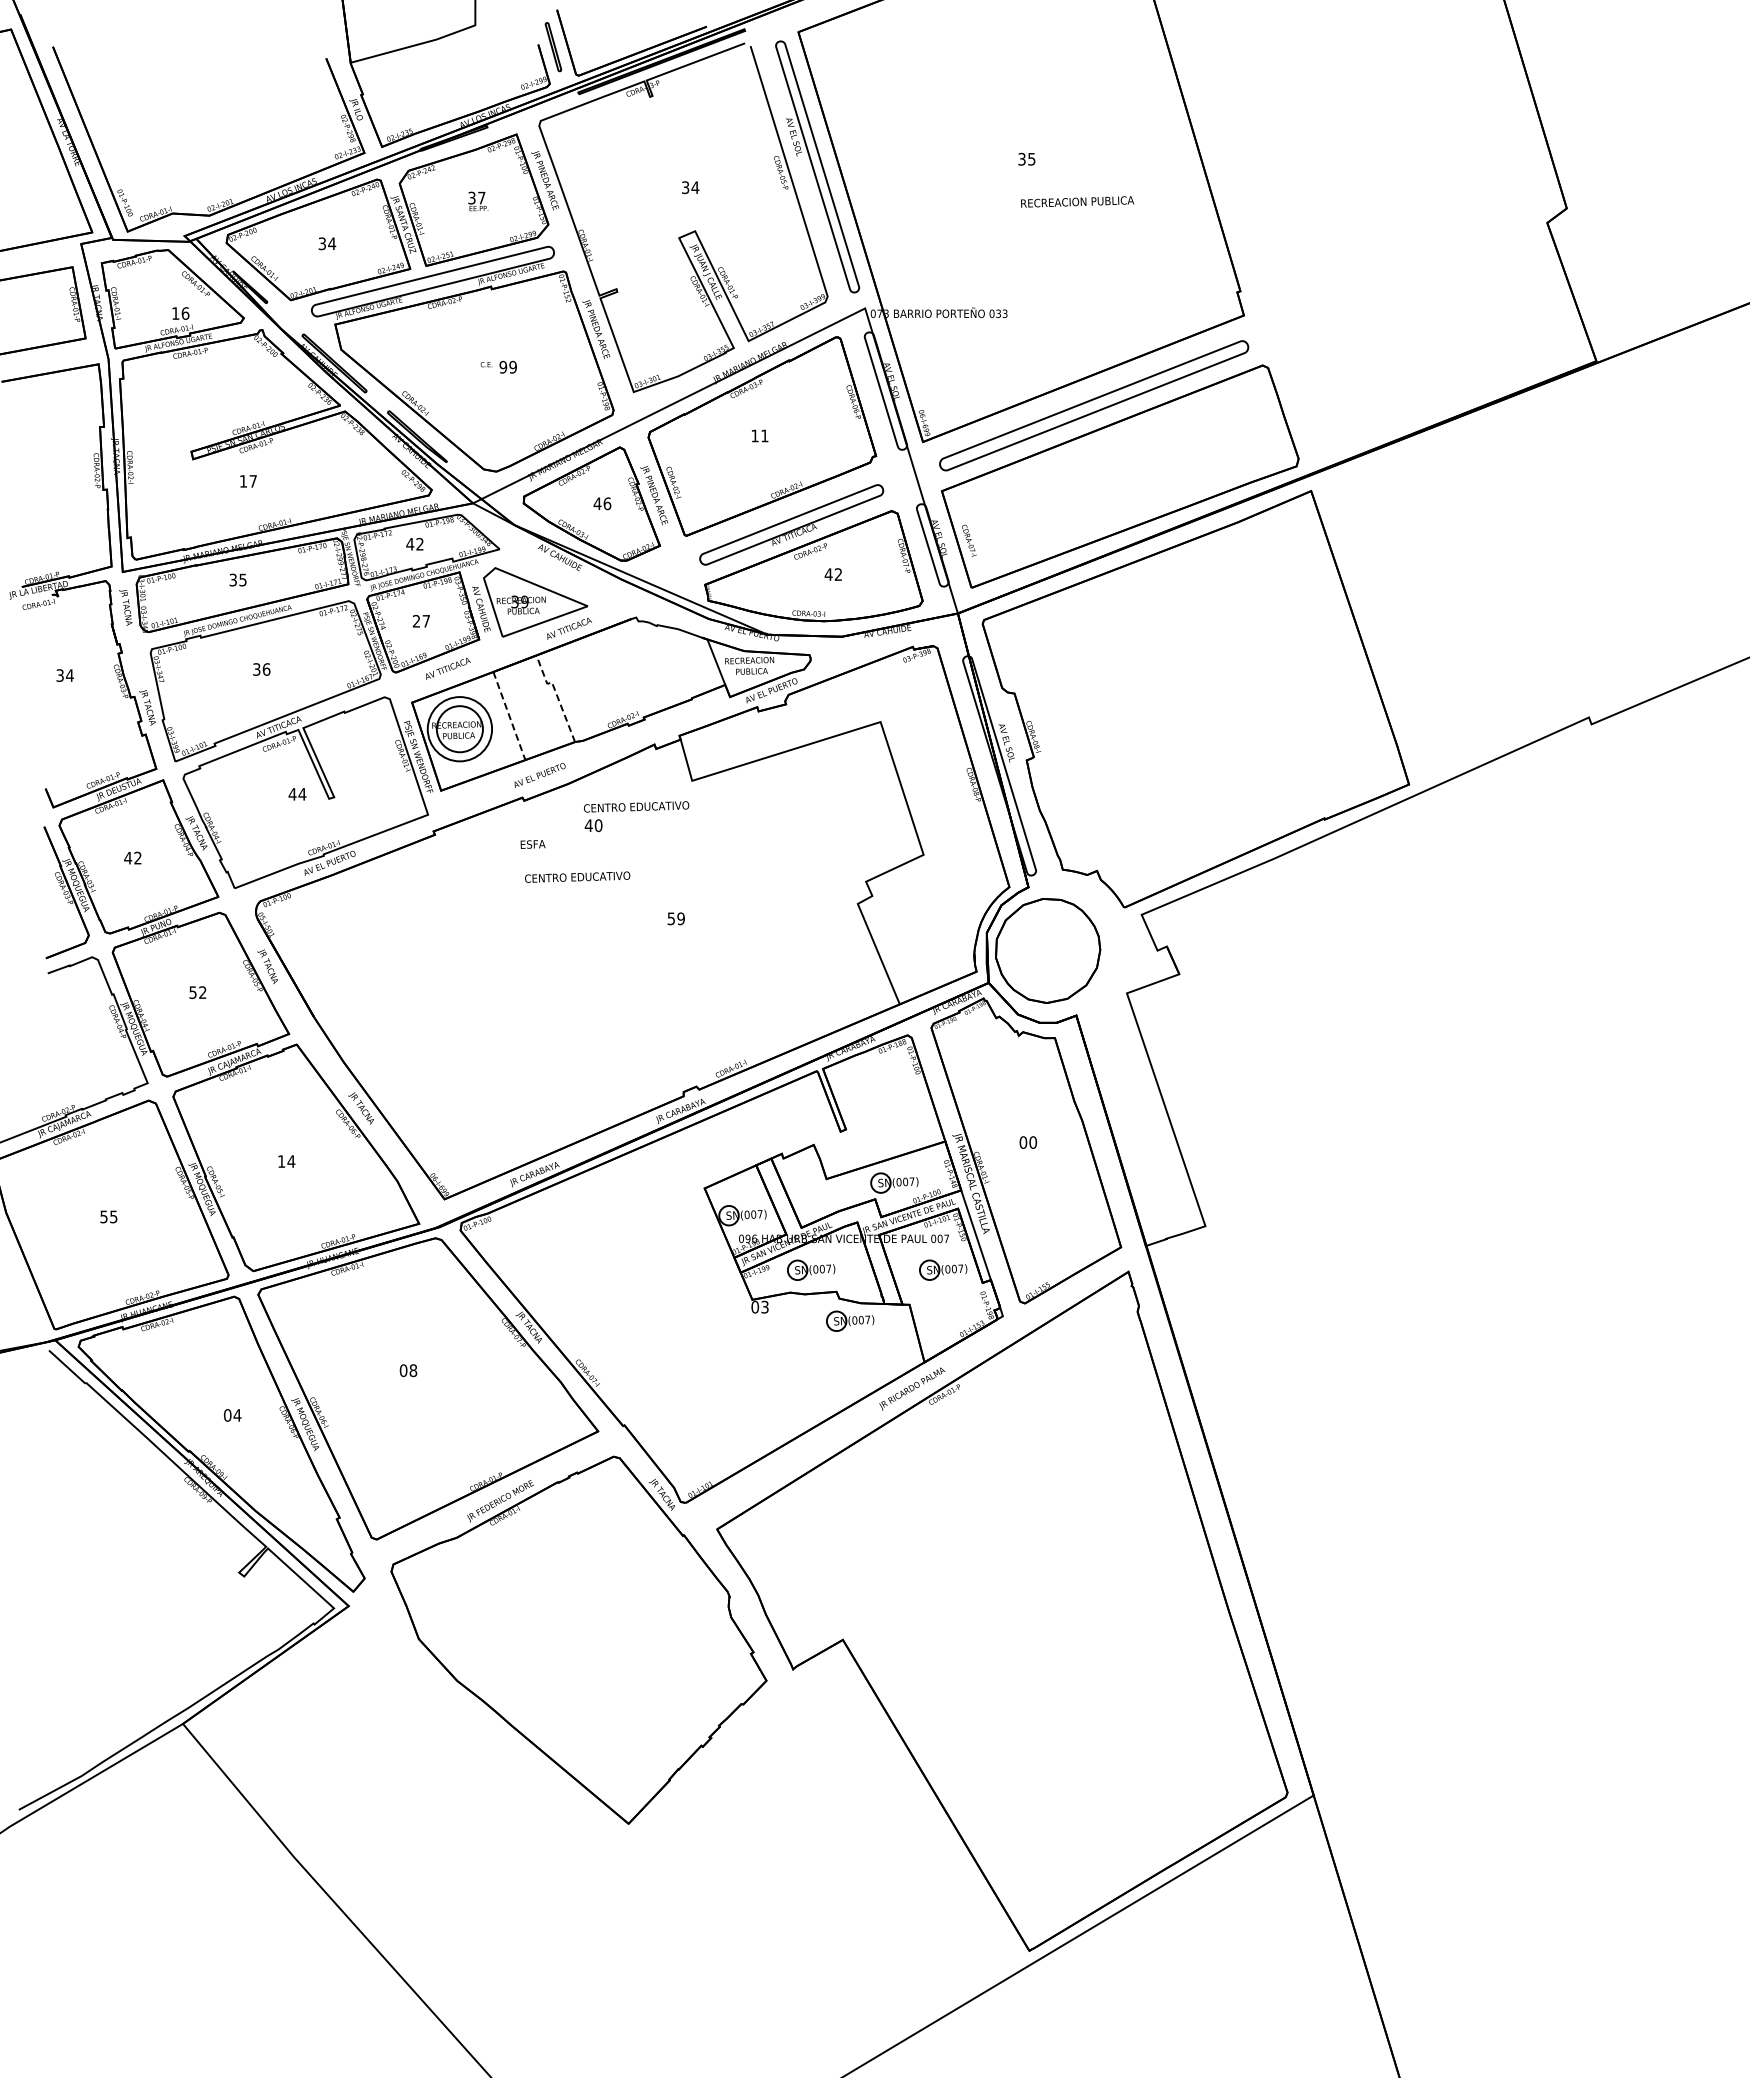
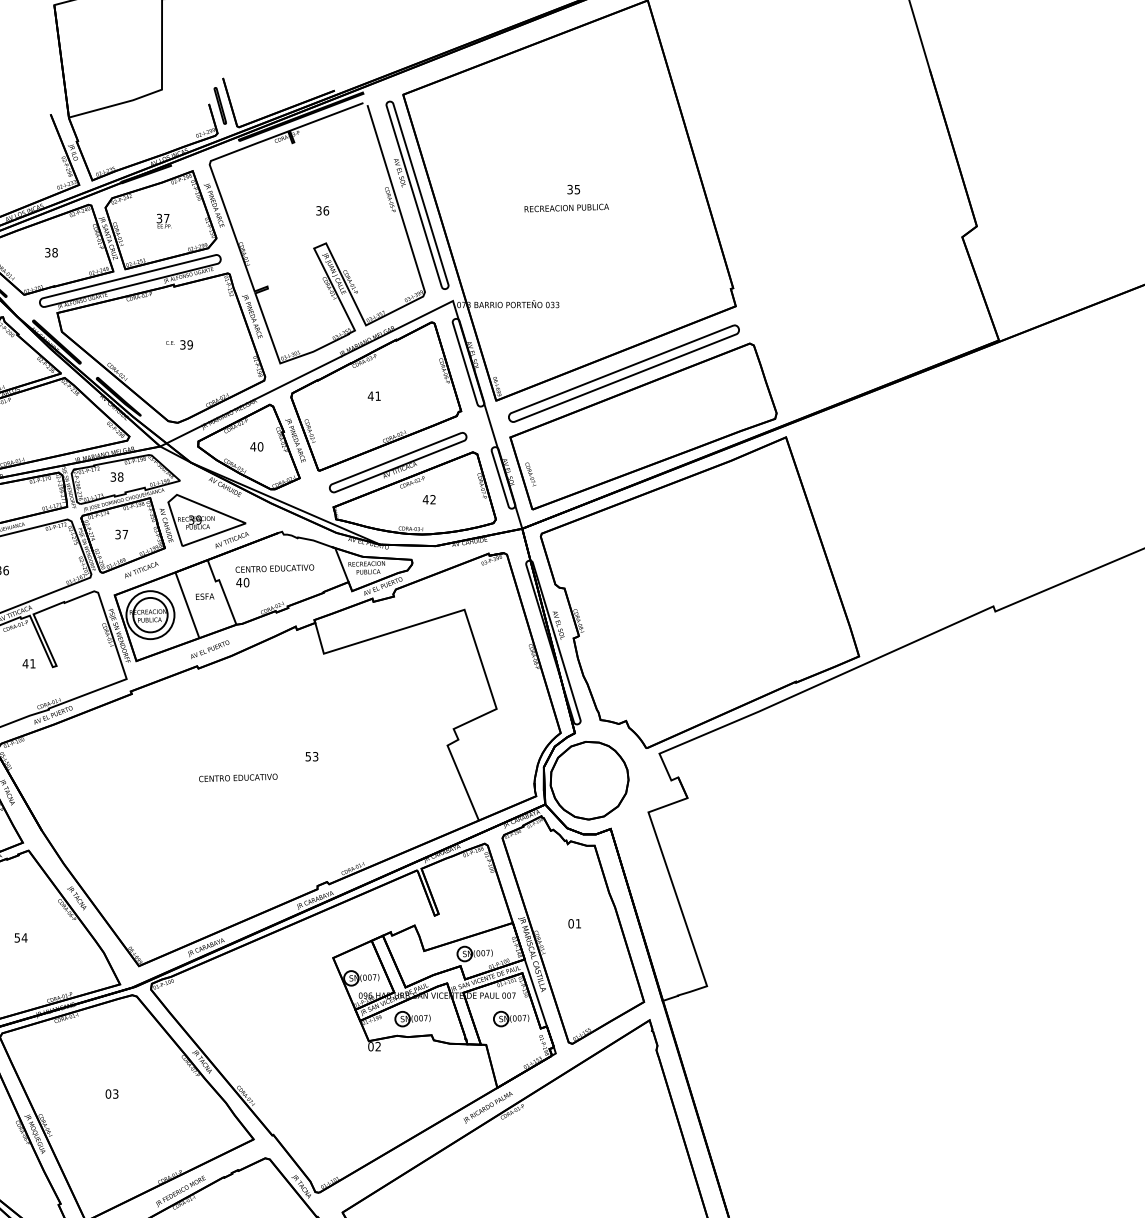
text: (695, 187) -> (326, 210), 34 -> 36
text: (1077, 201) -> (566, 207), moved
text: (332, 243) -> (55, 252), 34 -> 38
text: (503, 367) -> (183, 345), 99 -> 39
text: (755, 435) -> (371, 395), 11 -> 41
text: (607, 503) -> (260, 446), 46 -> 40
text: (414, 543) -> (116, 476), 42 -> 38
text: (416, 621) -> (118, 534), 27 -> 37
line: (556, 694) -> (222, 589), dashed -> solid
line: (509, 716) -> (187, 605), dashed -> solid
text: (302, 794) -> (32, 663), 44 -> 41
text: (636, 816) -> (274, 575), moved
text: (532, 844) -> (204, 596), moved
text: (577, 876) -> (238, 777), moved
text: (680, 918) -> (315, 756), 59 -> 53
text: (1033, 1142) -> (578, 923), 00 -> 01
text: (281, 1161) -> (17, 937), 14 -> 54
text: (764, 1307) -> (377, 1046), 03 -> 02
part: (850, 1320) -> (442, 1056), removed
text: (413, 1370) -> (115, 1093), 08 -> 03

